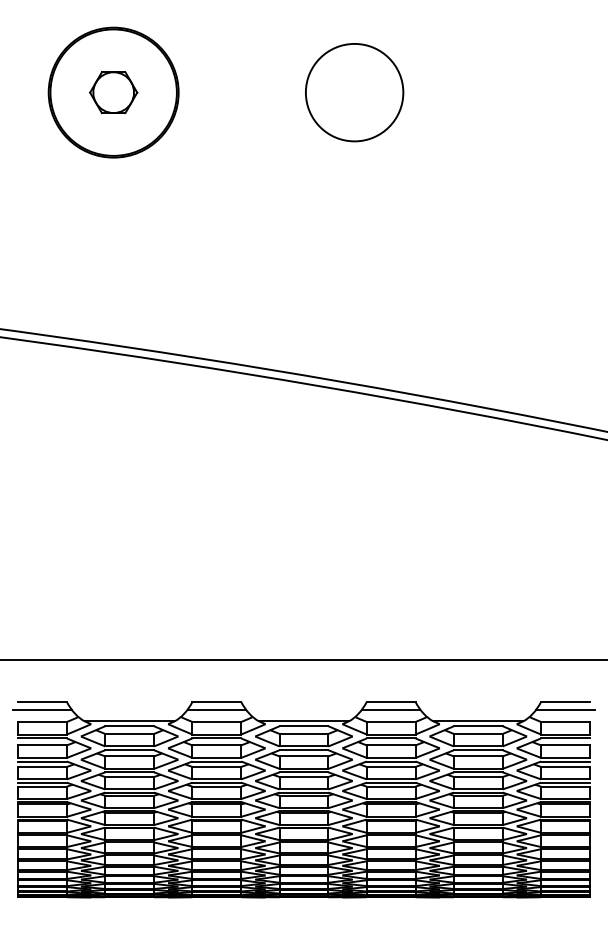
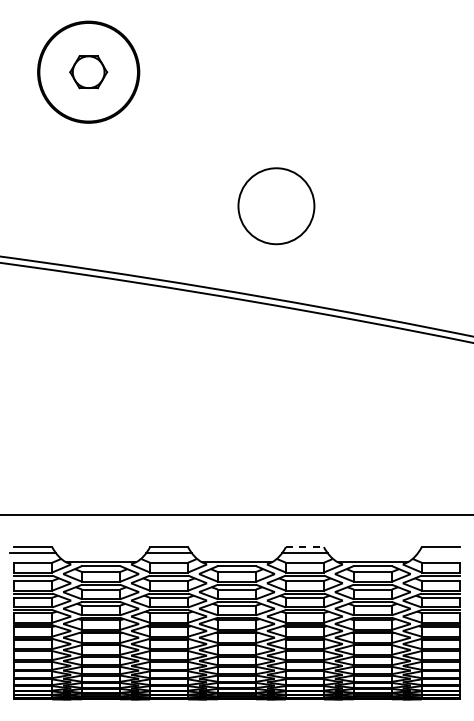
circle: (354, 92) -> (276, 206), moved
line: (390, 702) -> (304, 547), solid -> dashed
line: (565, 710) -> (440, 553), removed

